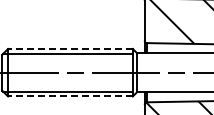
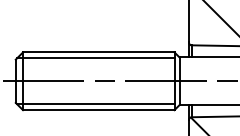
line: (69, 48) -> (97, 51), dashed -> solid
line: (69, 96) -> (97, 110), dashed -> solid

